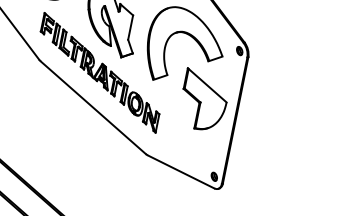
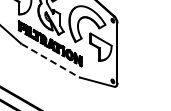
line: (93, 107) -> (50, 60), solid -> dashed

